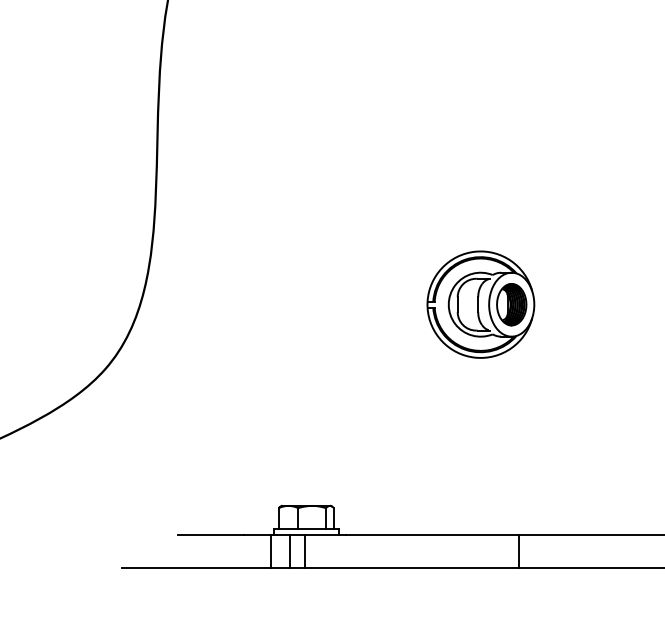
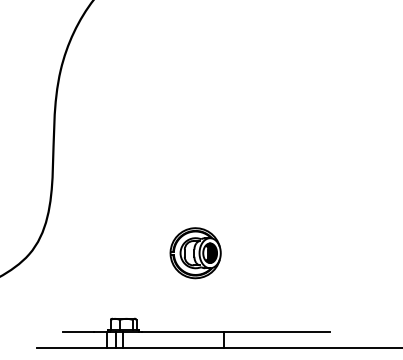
part: (480, 305) -> (195, 253), moved

